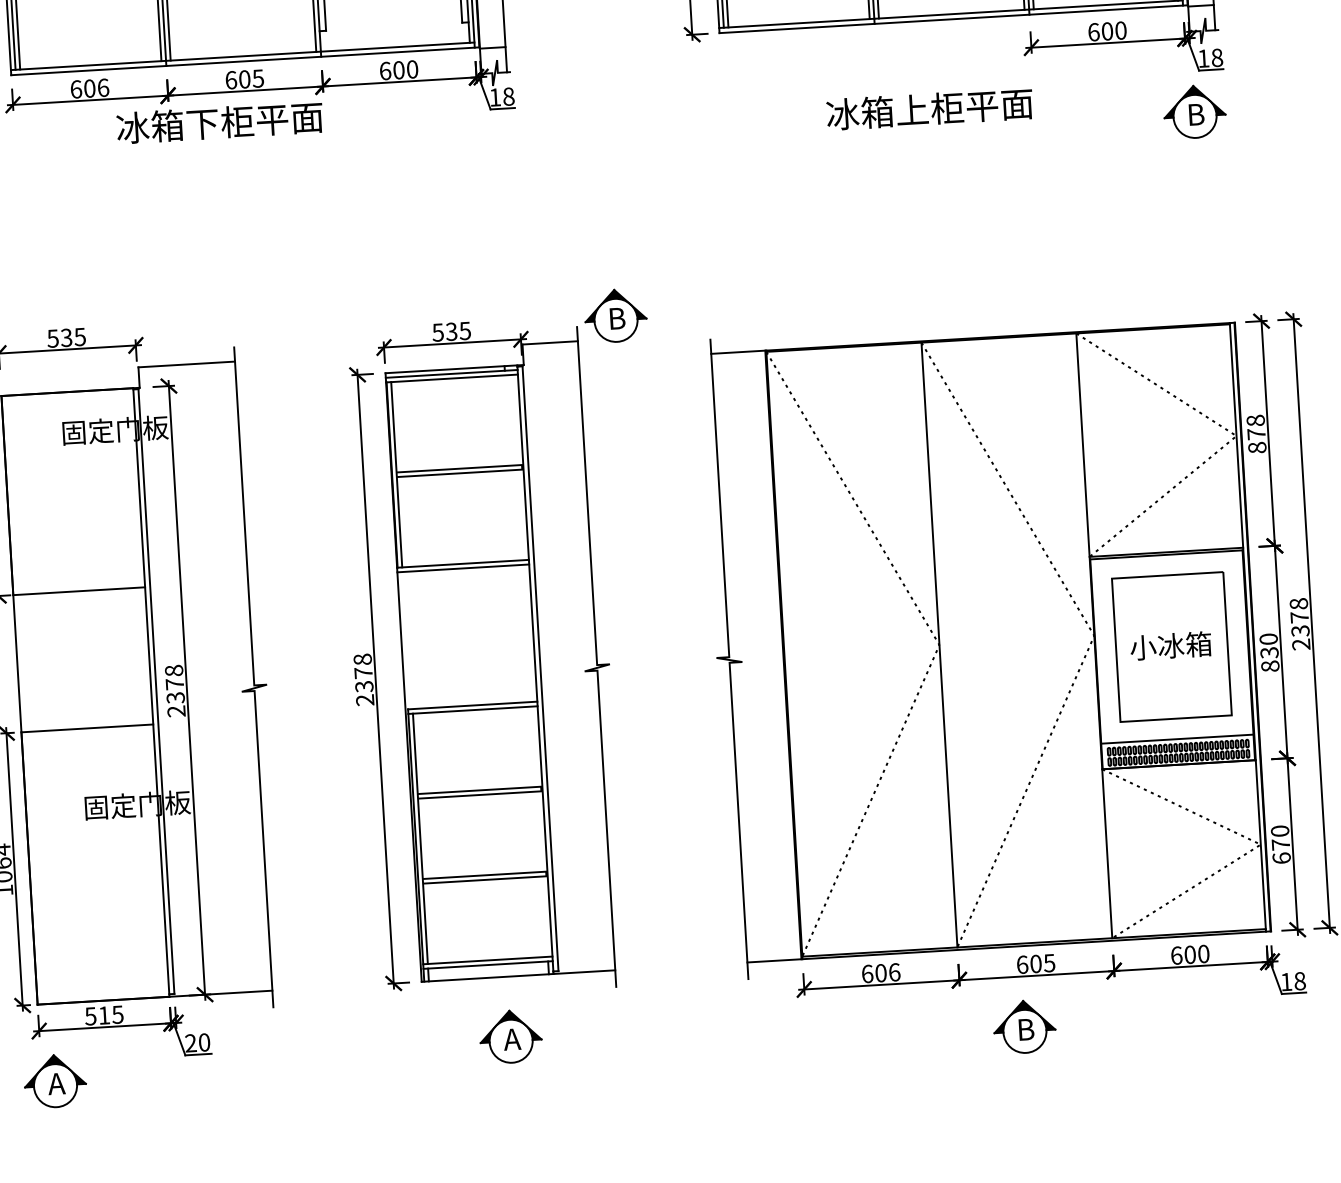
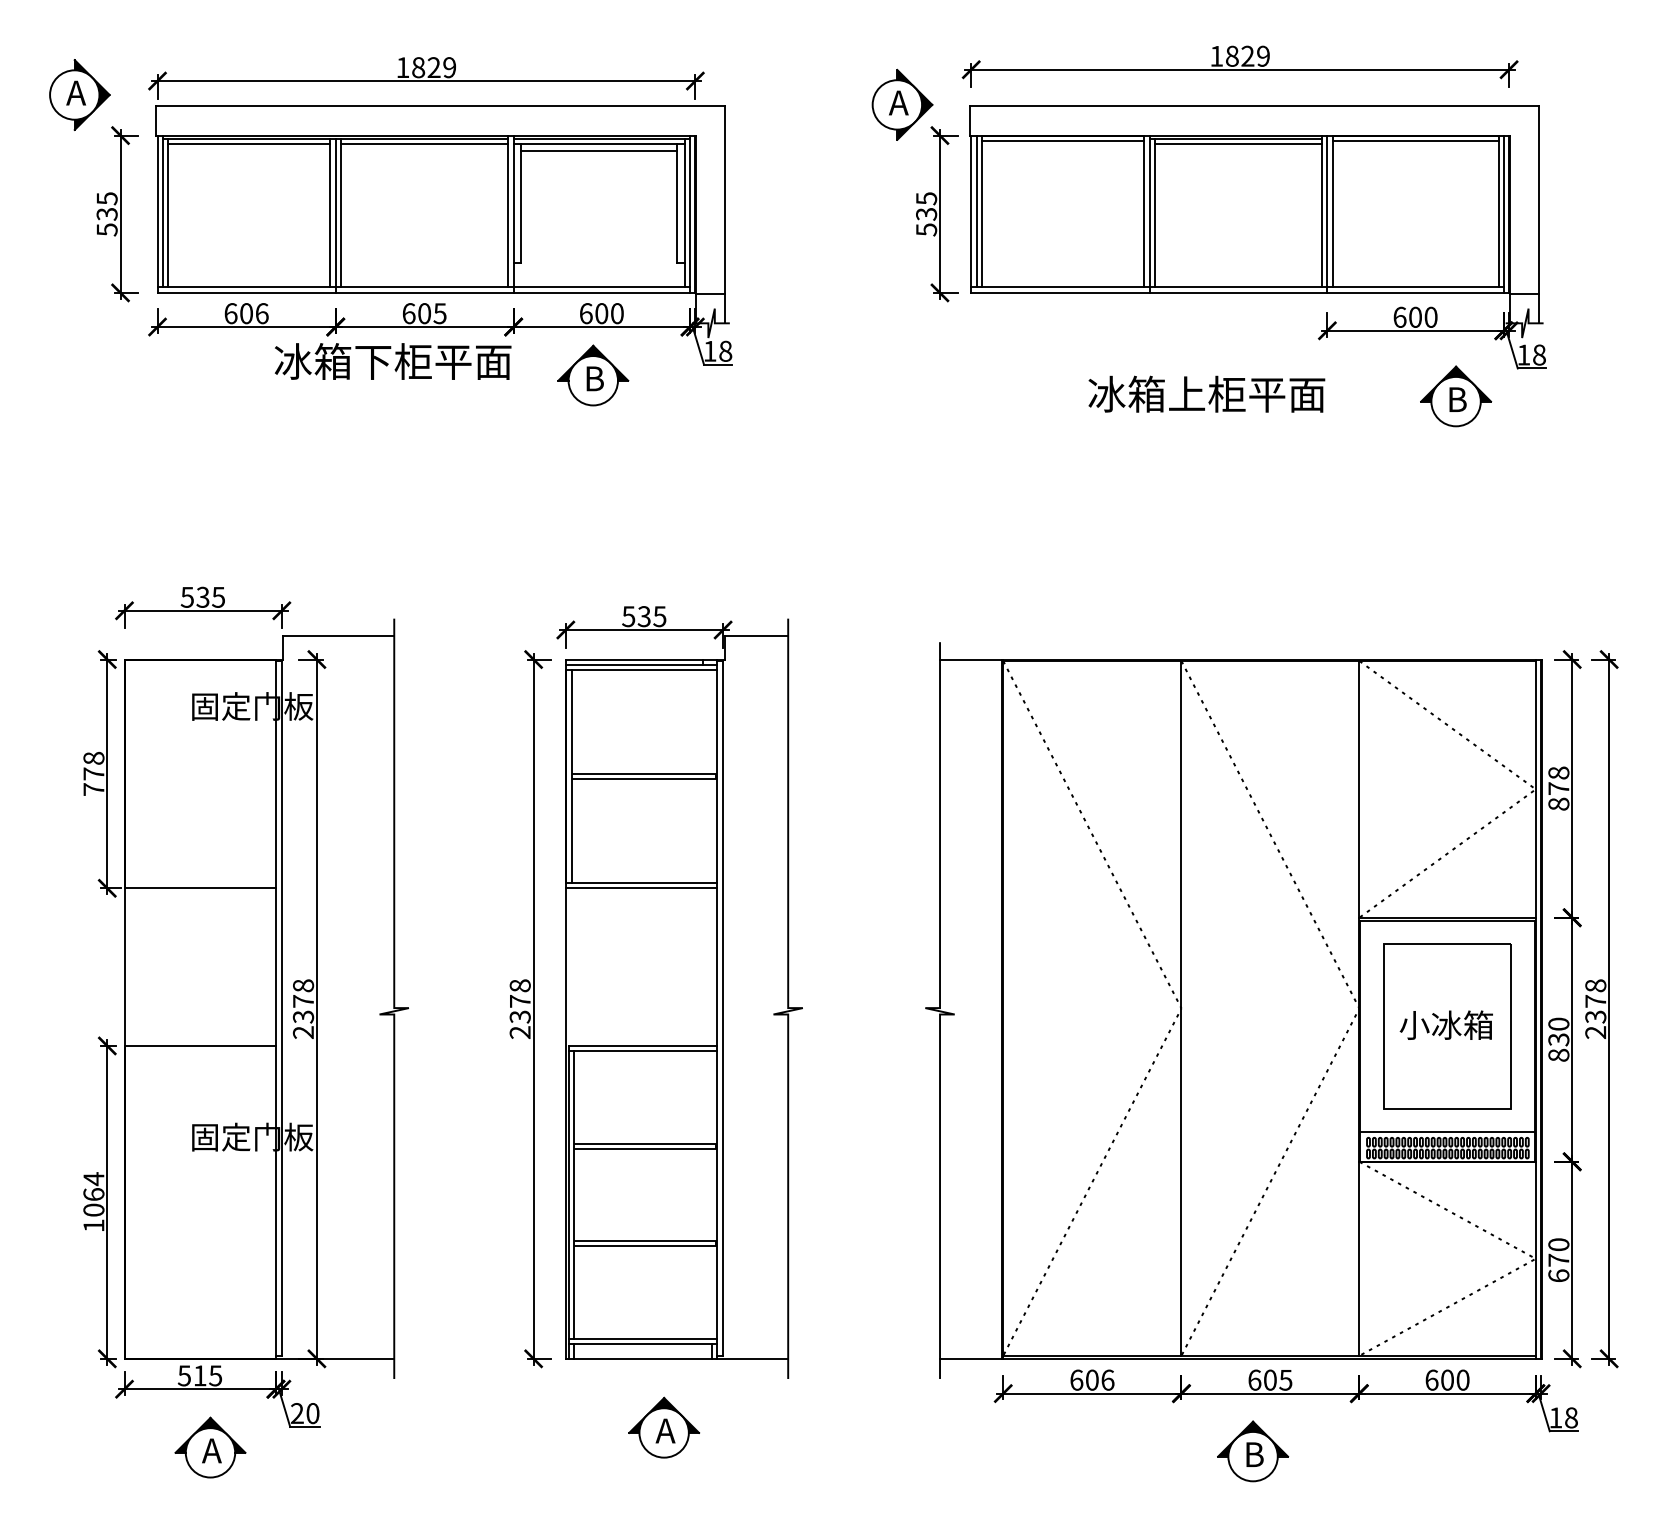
part: (1195, 111) -> (1456, 396), moved
part: (615, 315) -> (593, 375), moved
part: (55, 1081) -> (210, 1447), moved

